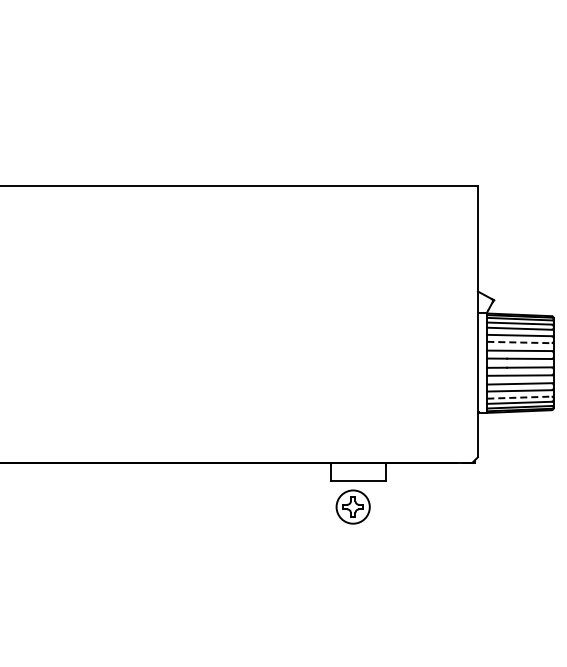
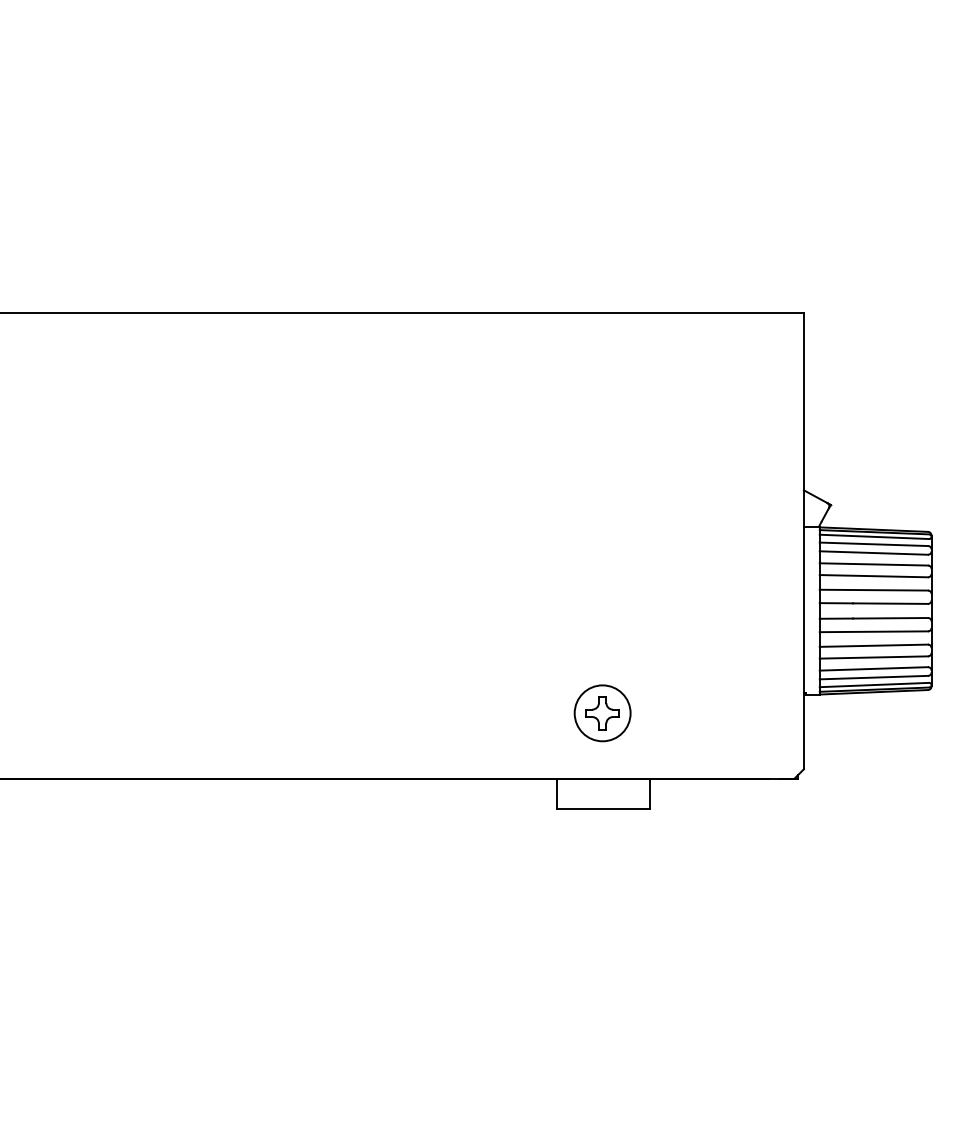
line: (519, 342) -> (873, 576), dashed -> solid
line: (519, 397) -> (873, 668), dashed -> solid
part: (352, 506) -> (601, 712), moved

